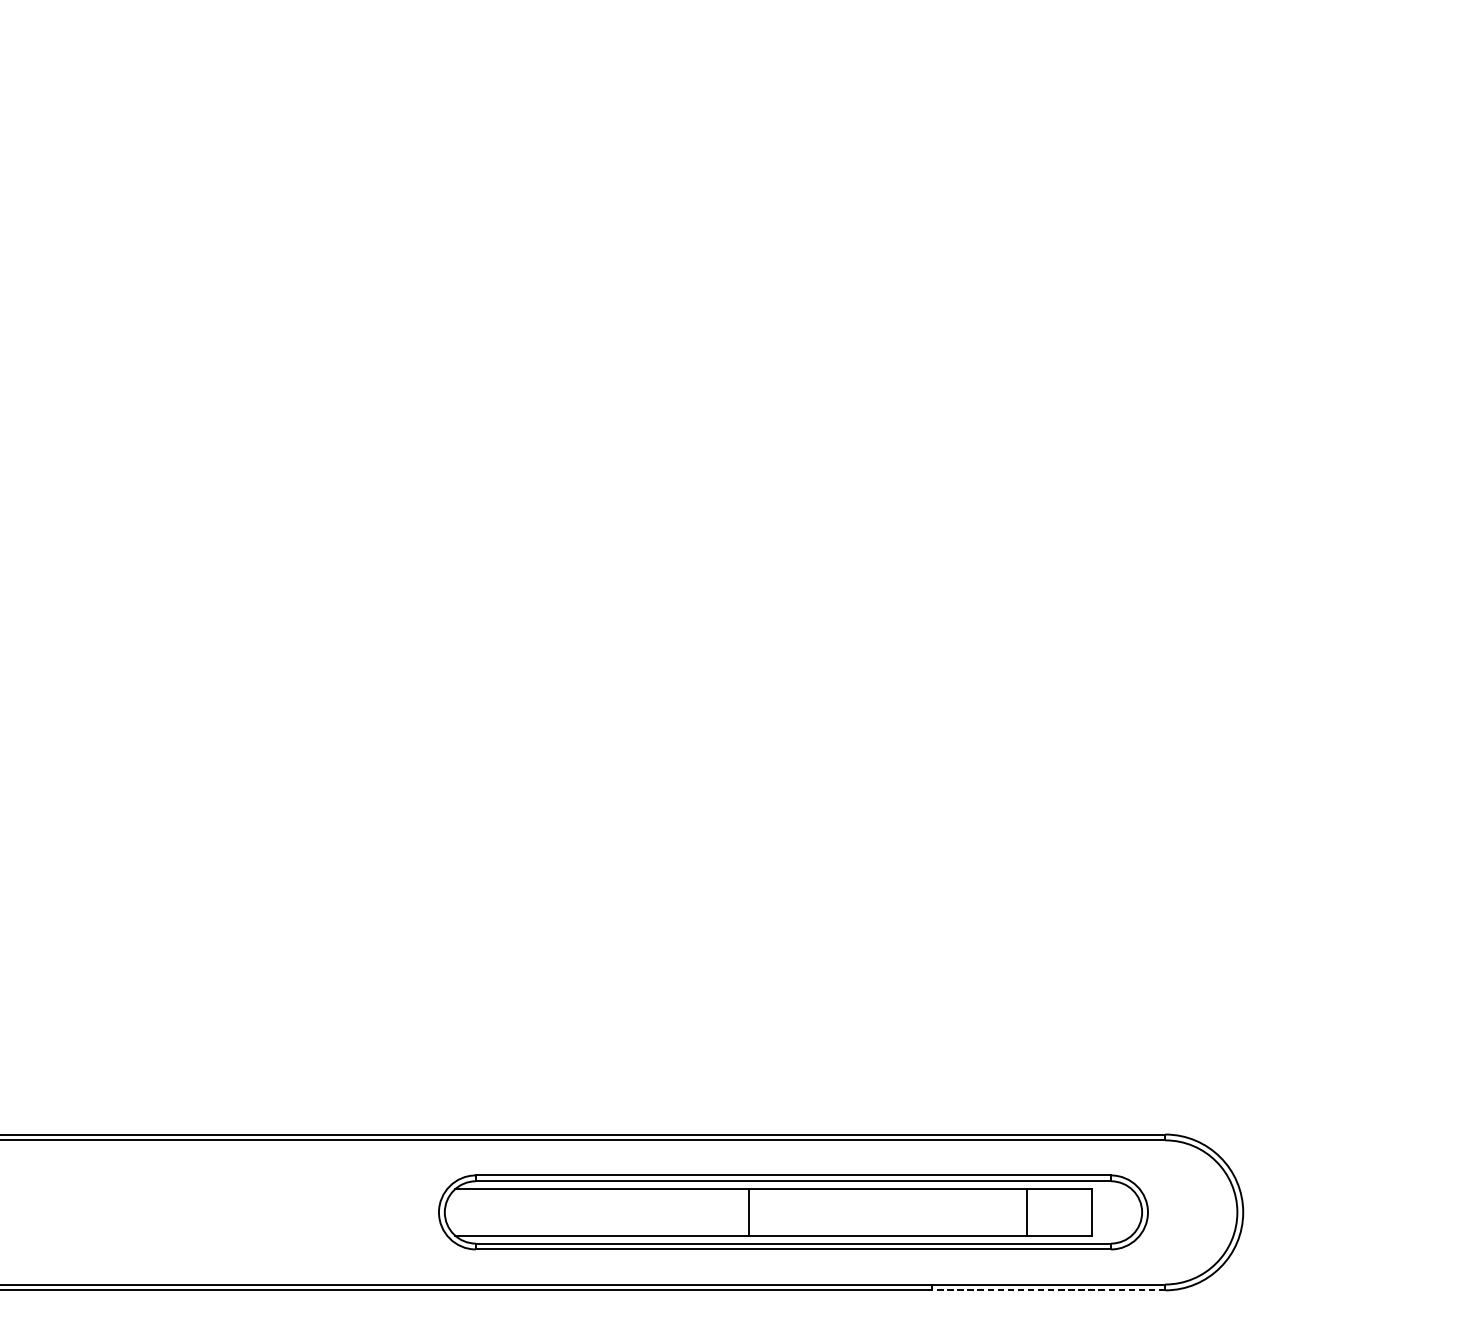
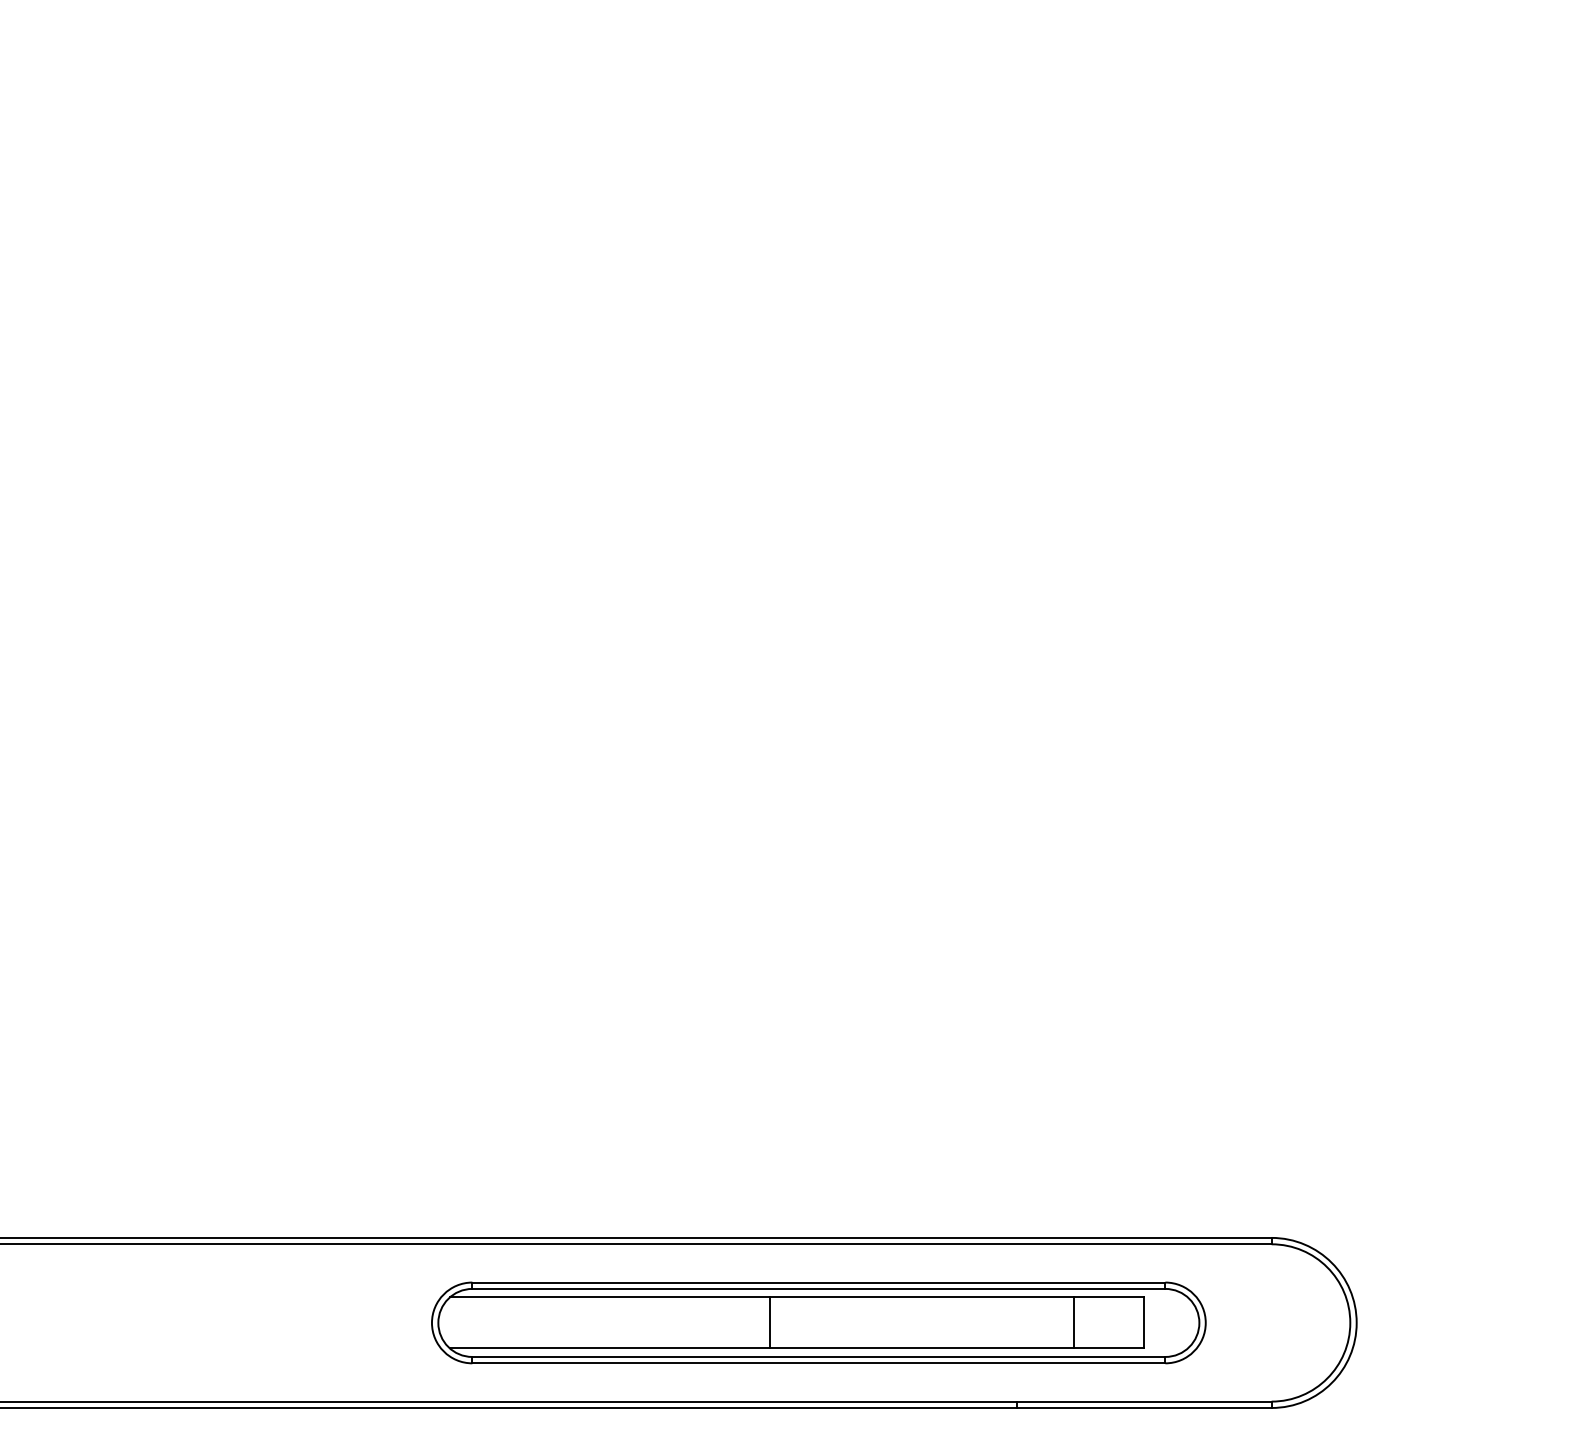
part: (793, 1212) -> (818, 1322), moved
line: (1048, 1289) -> (1144, 1407), dashed -> solid

